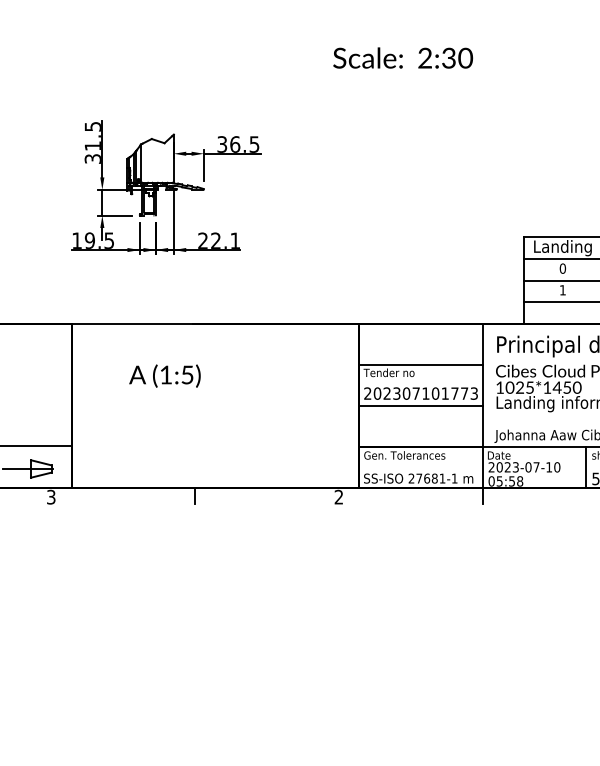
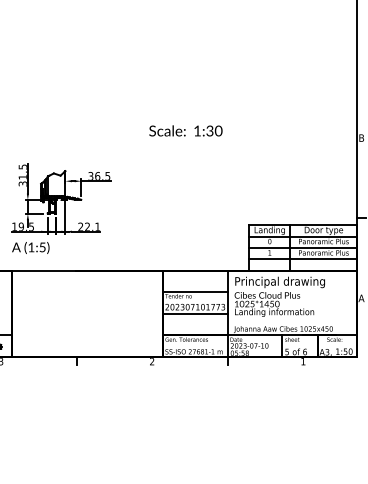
text: (425, 57) -> (197, 130), 2:30 -> 1:30
text: (164, 375) -> (30, 247), moved

